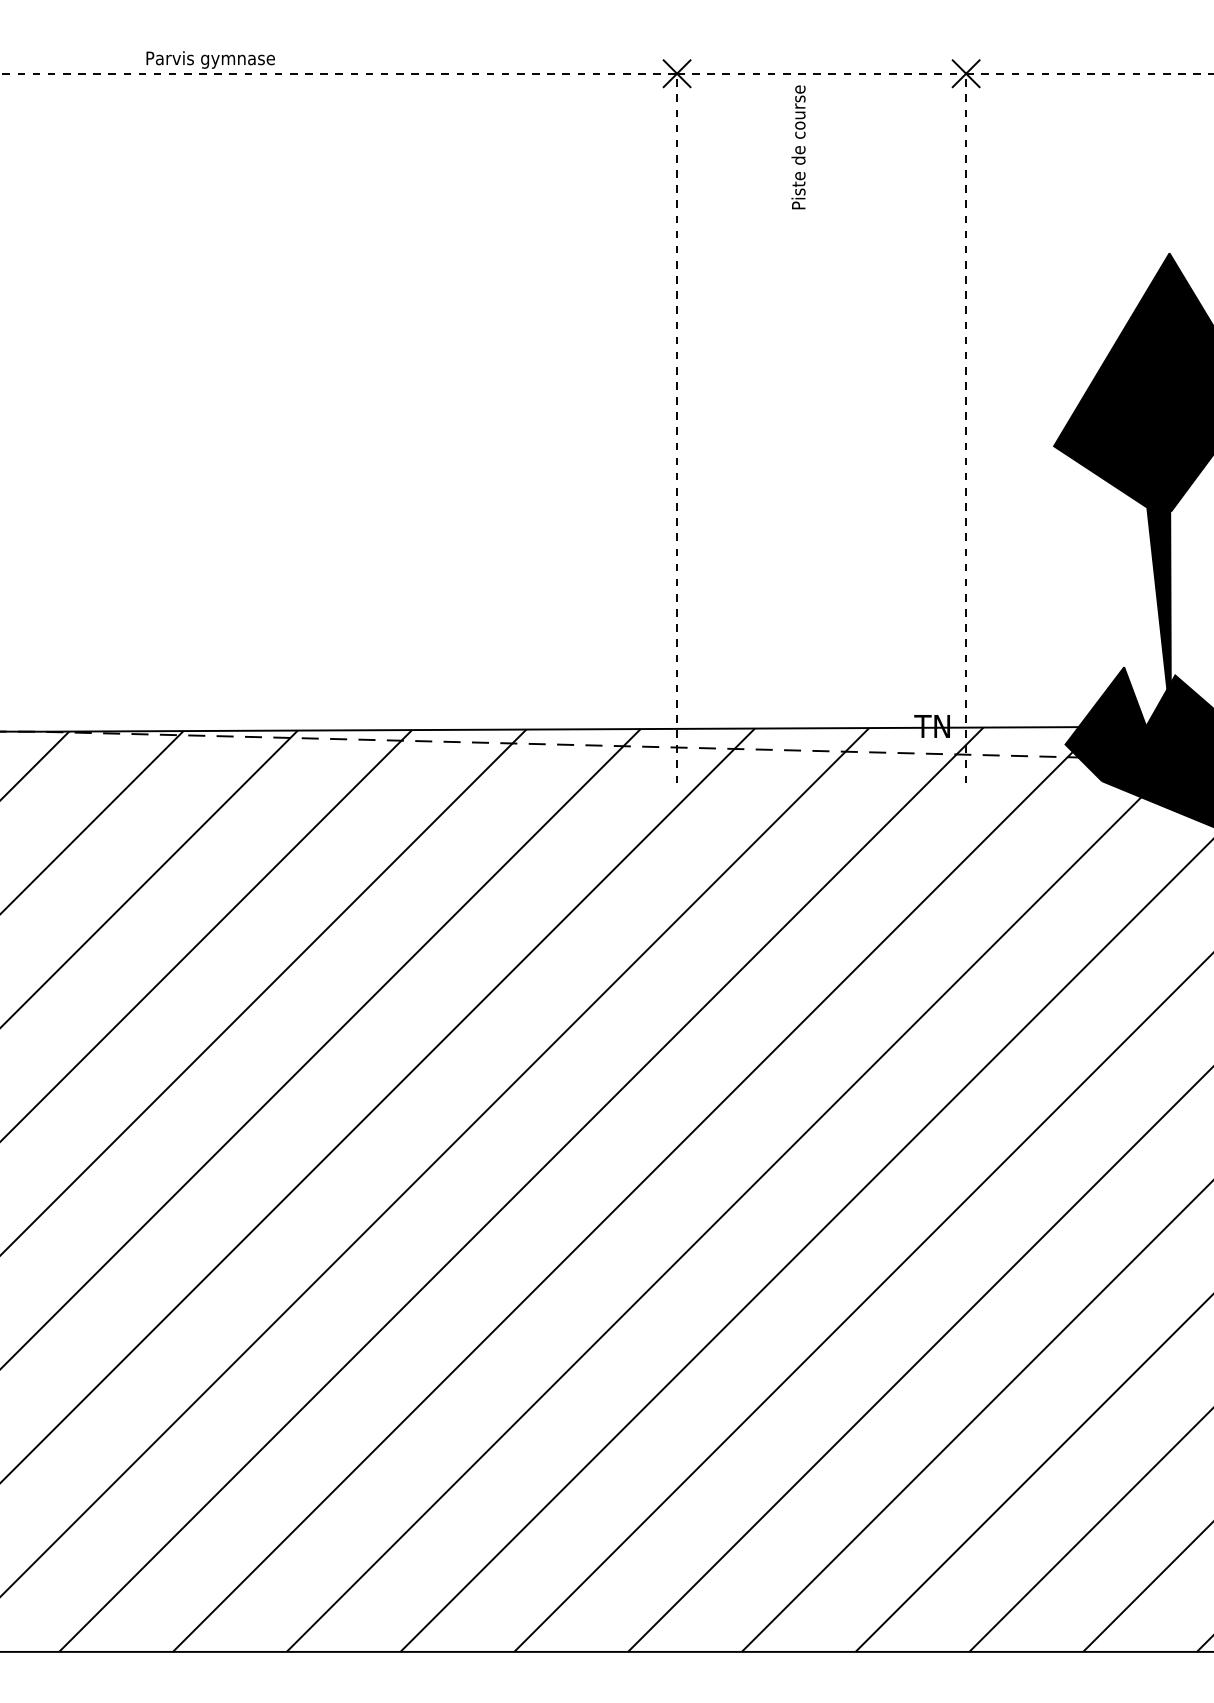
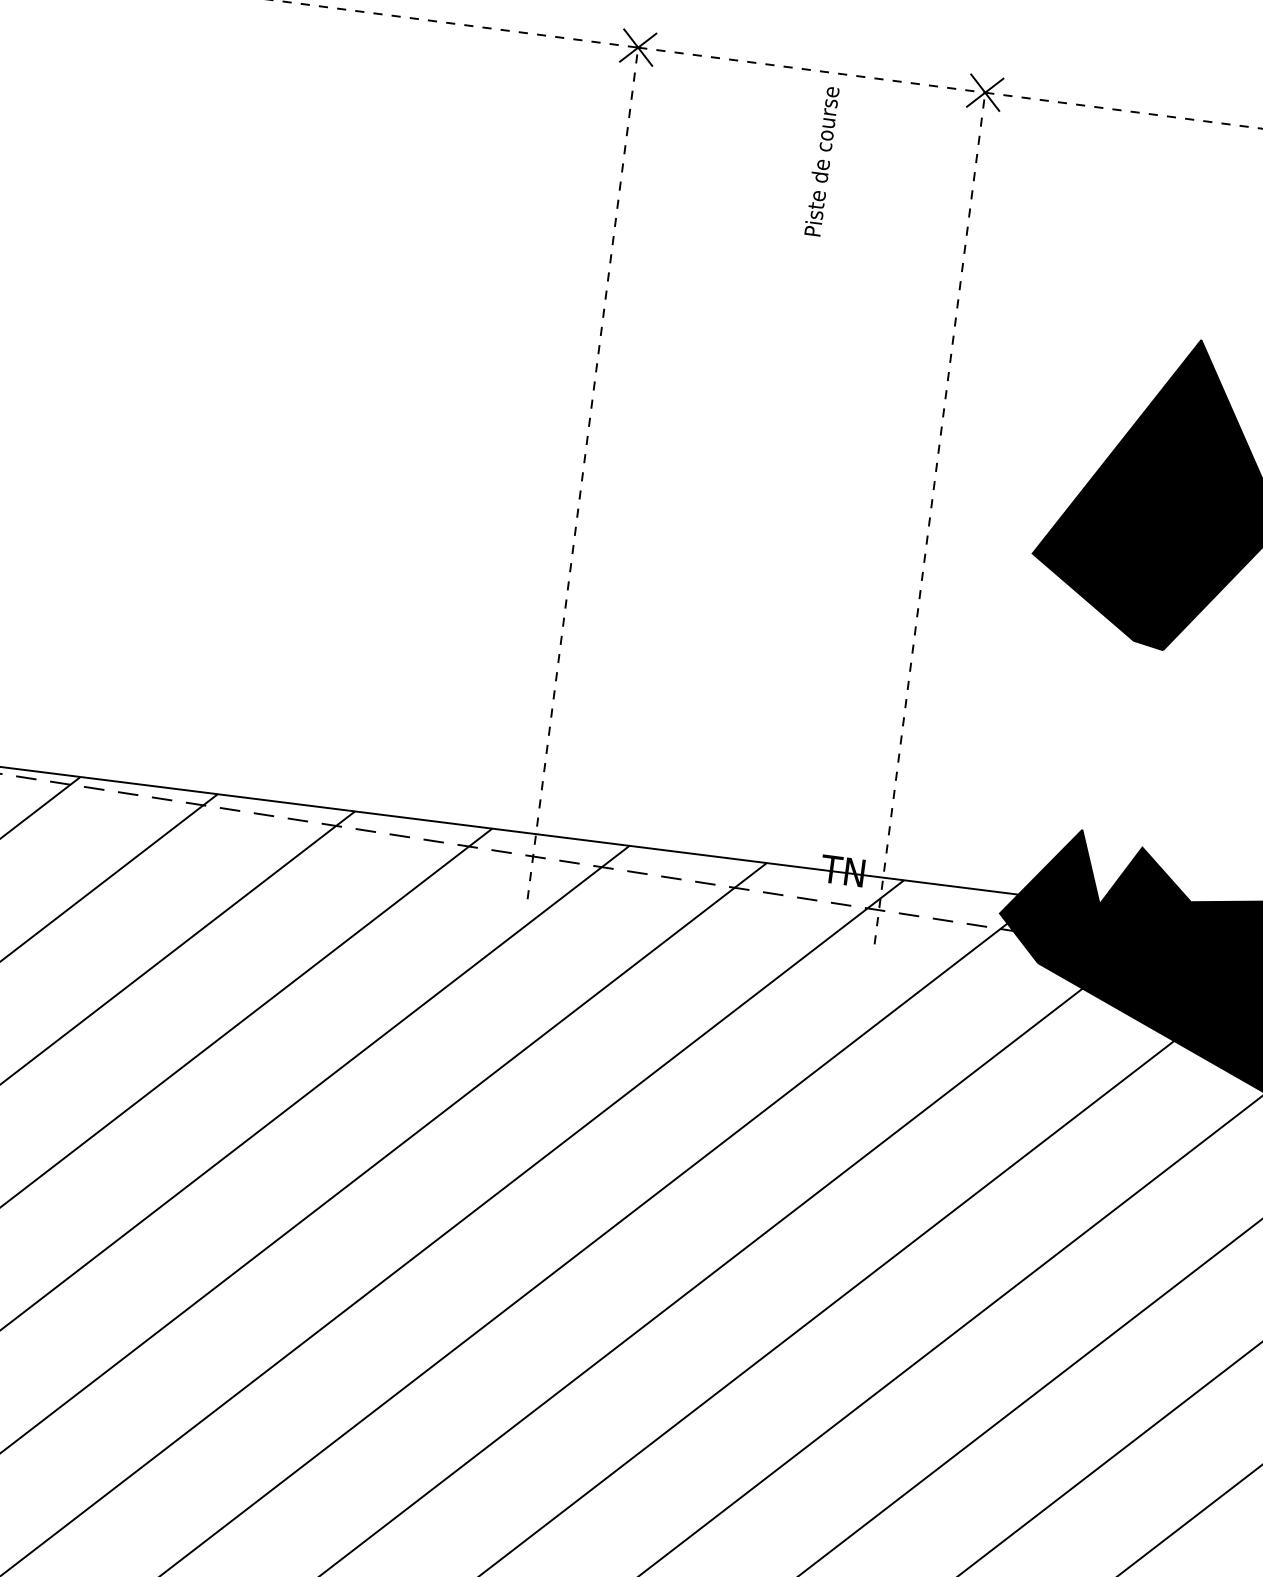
text: (798, 147) -> (821, 161), moved
fill: (1158, 623) -> (1130, 782), removed

